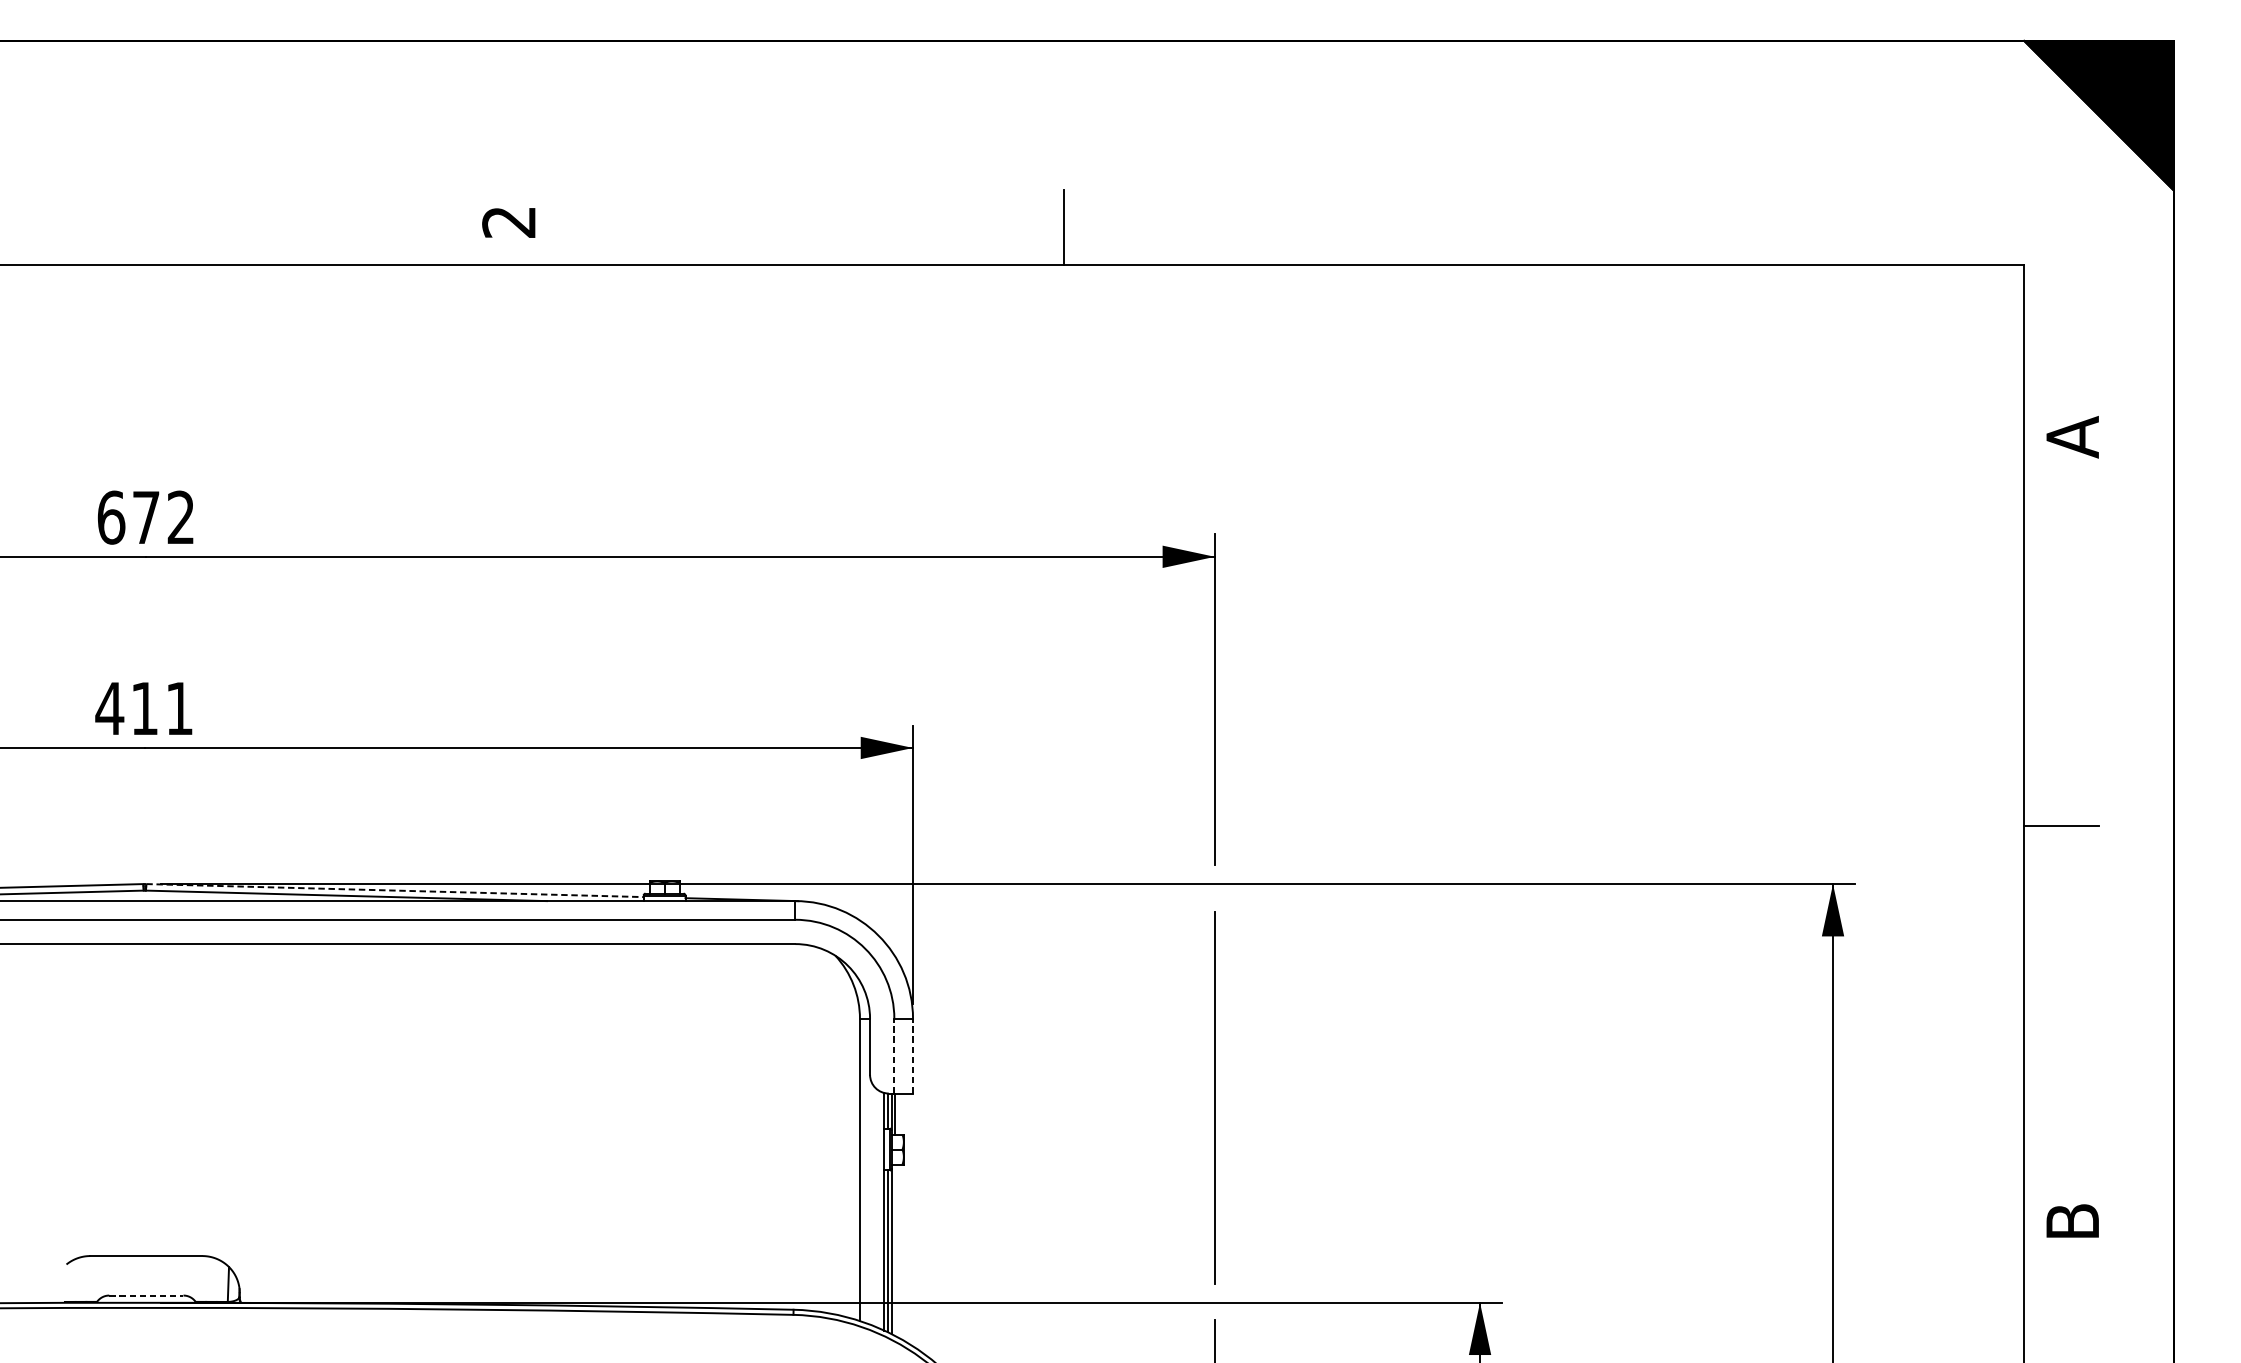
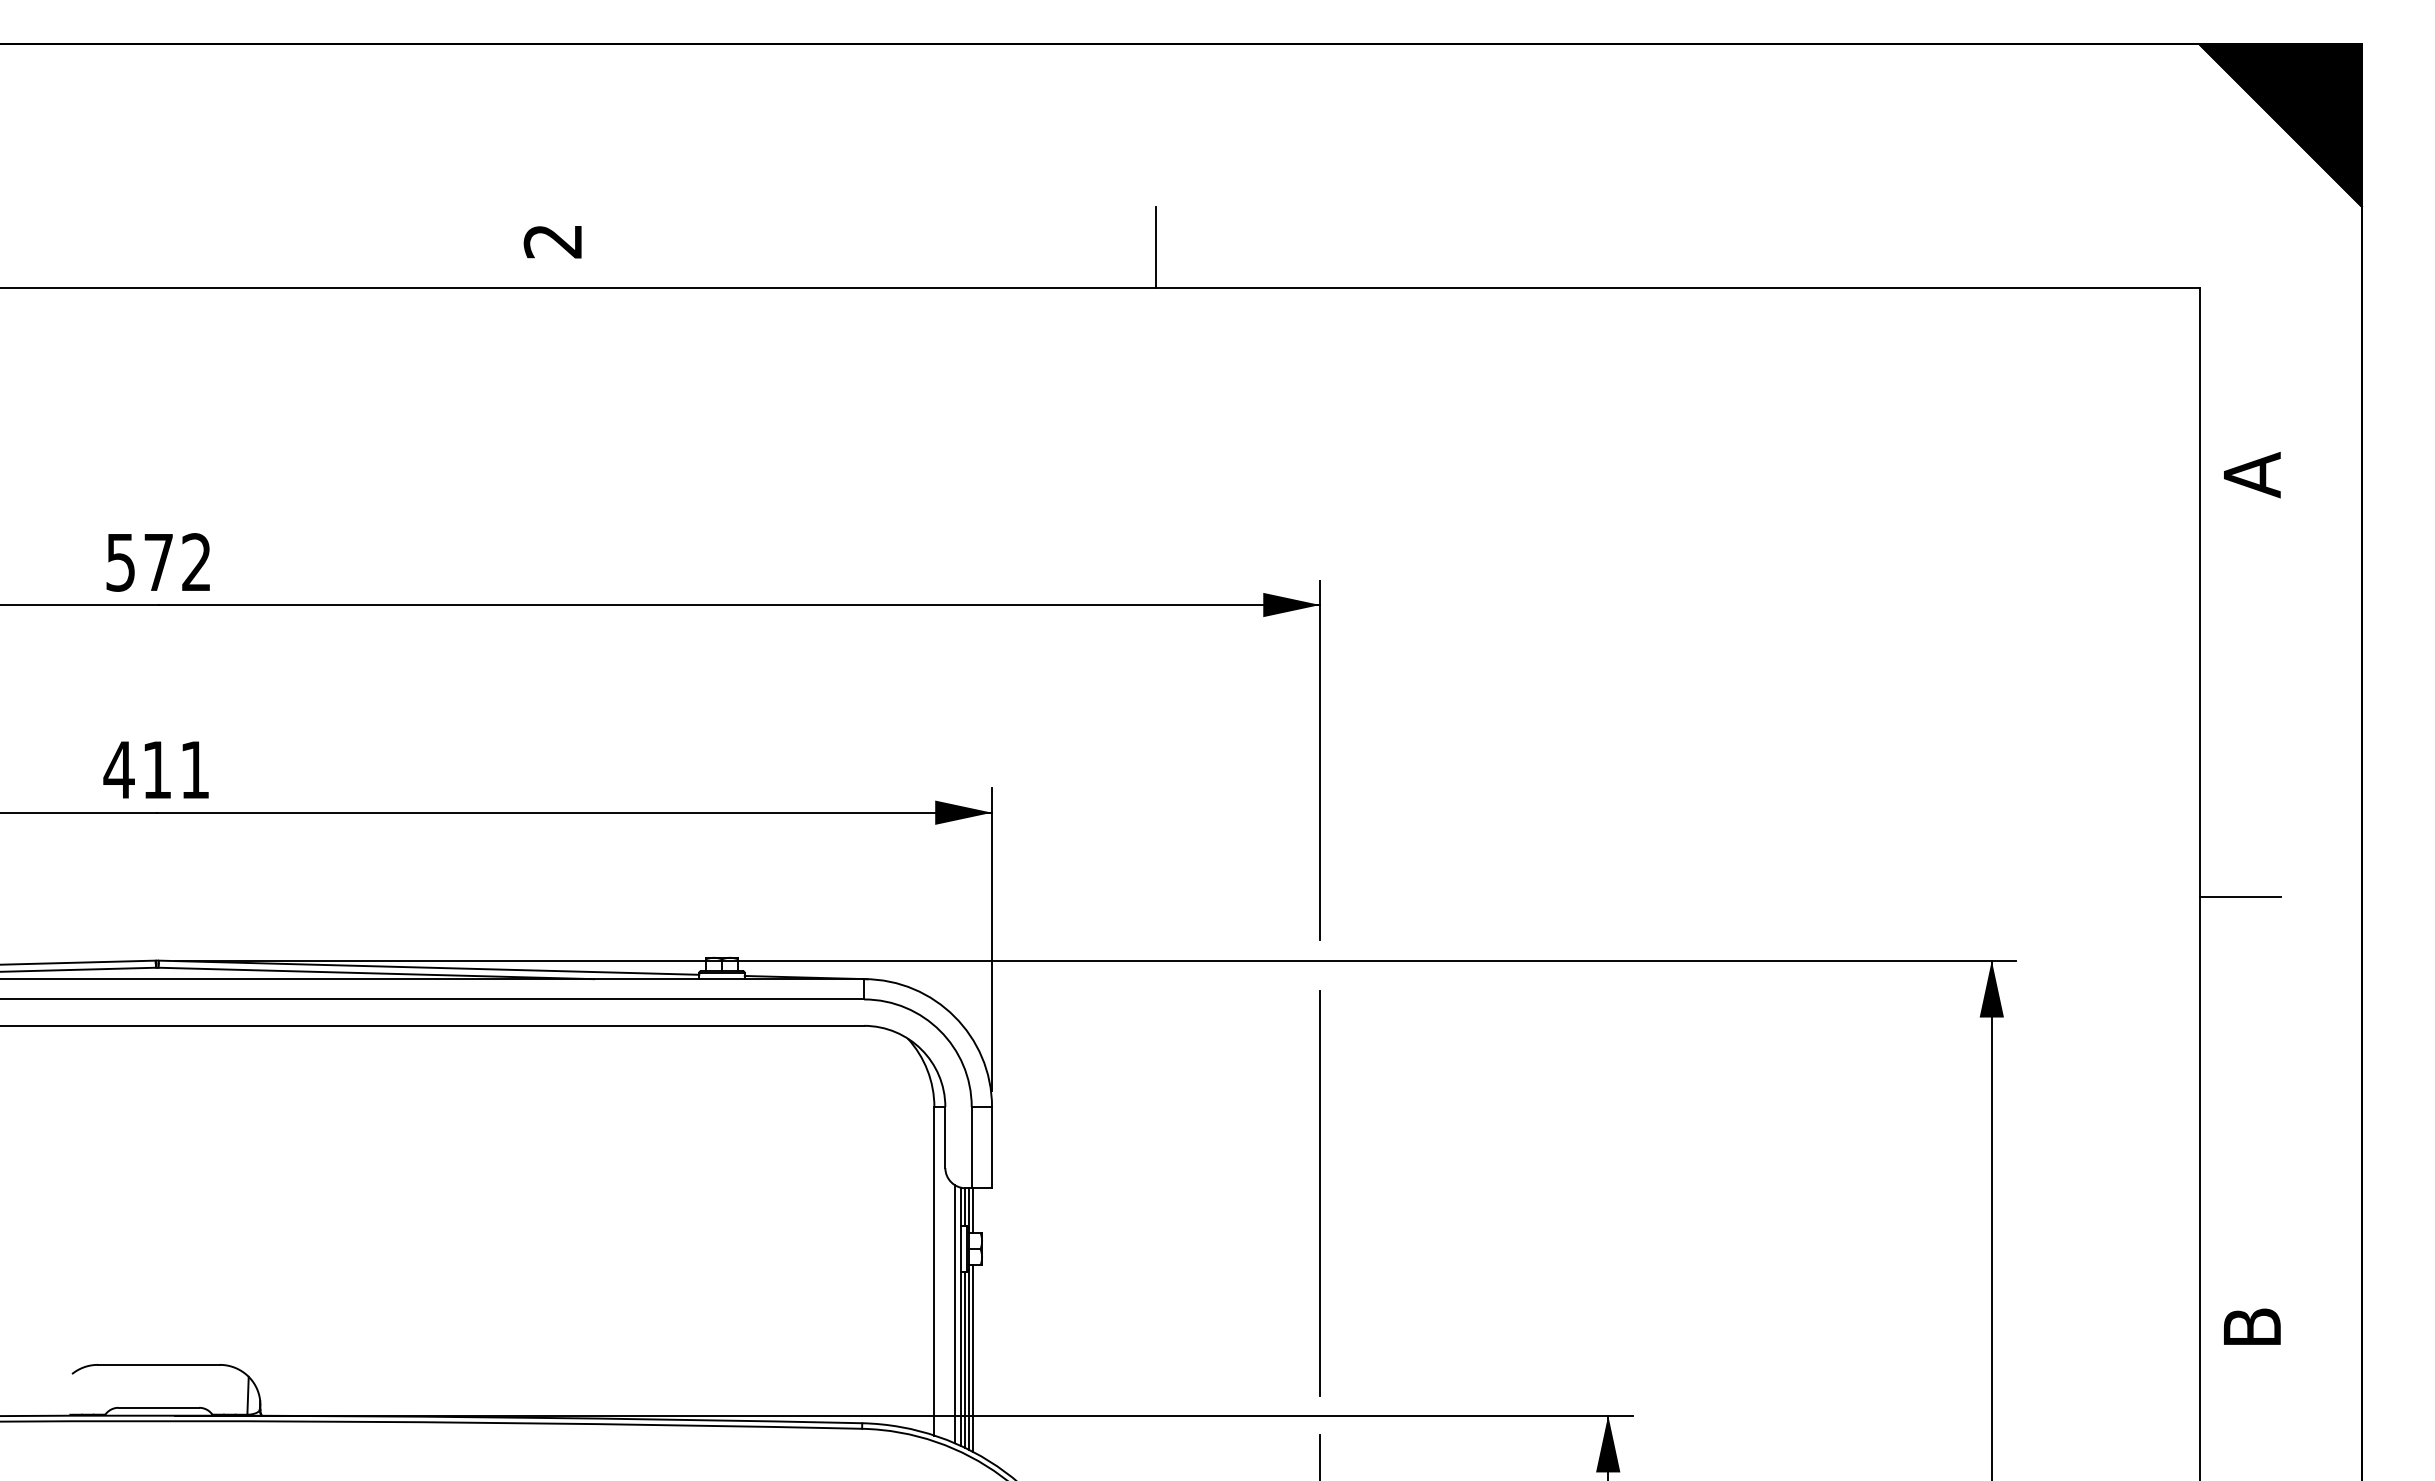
text: (111, 517) -> (121, 562), 672 -> 572
line: (395, 890) -> (429, 967), dashed -> solid
line: (894, 1056) -> (971, 1147), dashed -> solid
line: (913, 1056) -> (992, 1147), dashed -> solid
line: (878, 1209) -> (954, 1314), added
line: (895, 1250) -> (972, 1358), added
line: (146, 1295) -> (159, 1407), dashed -> solid

